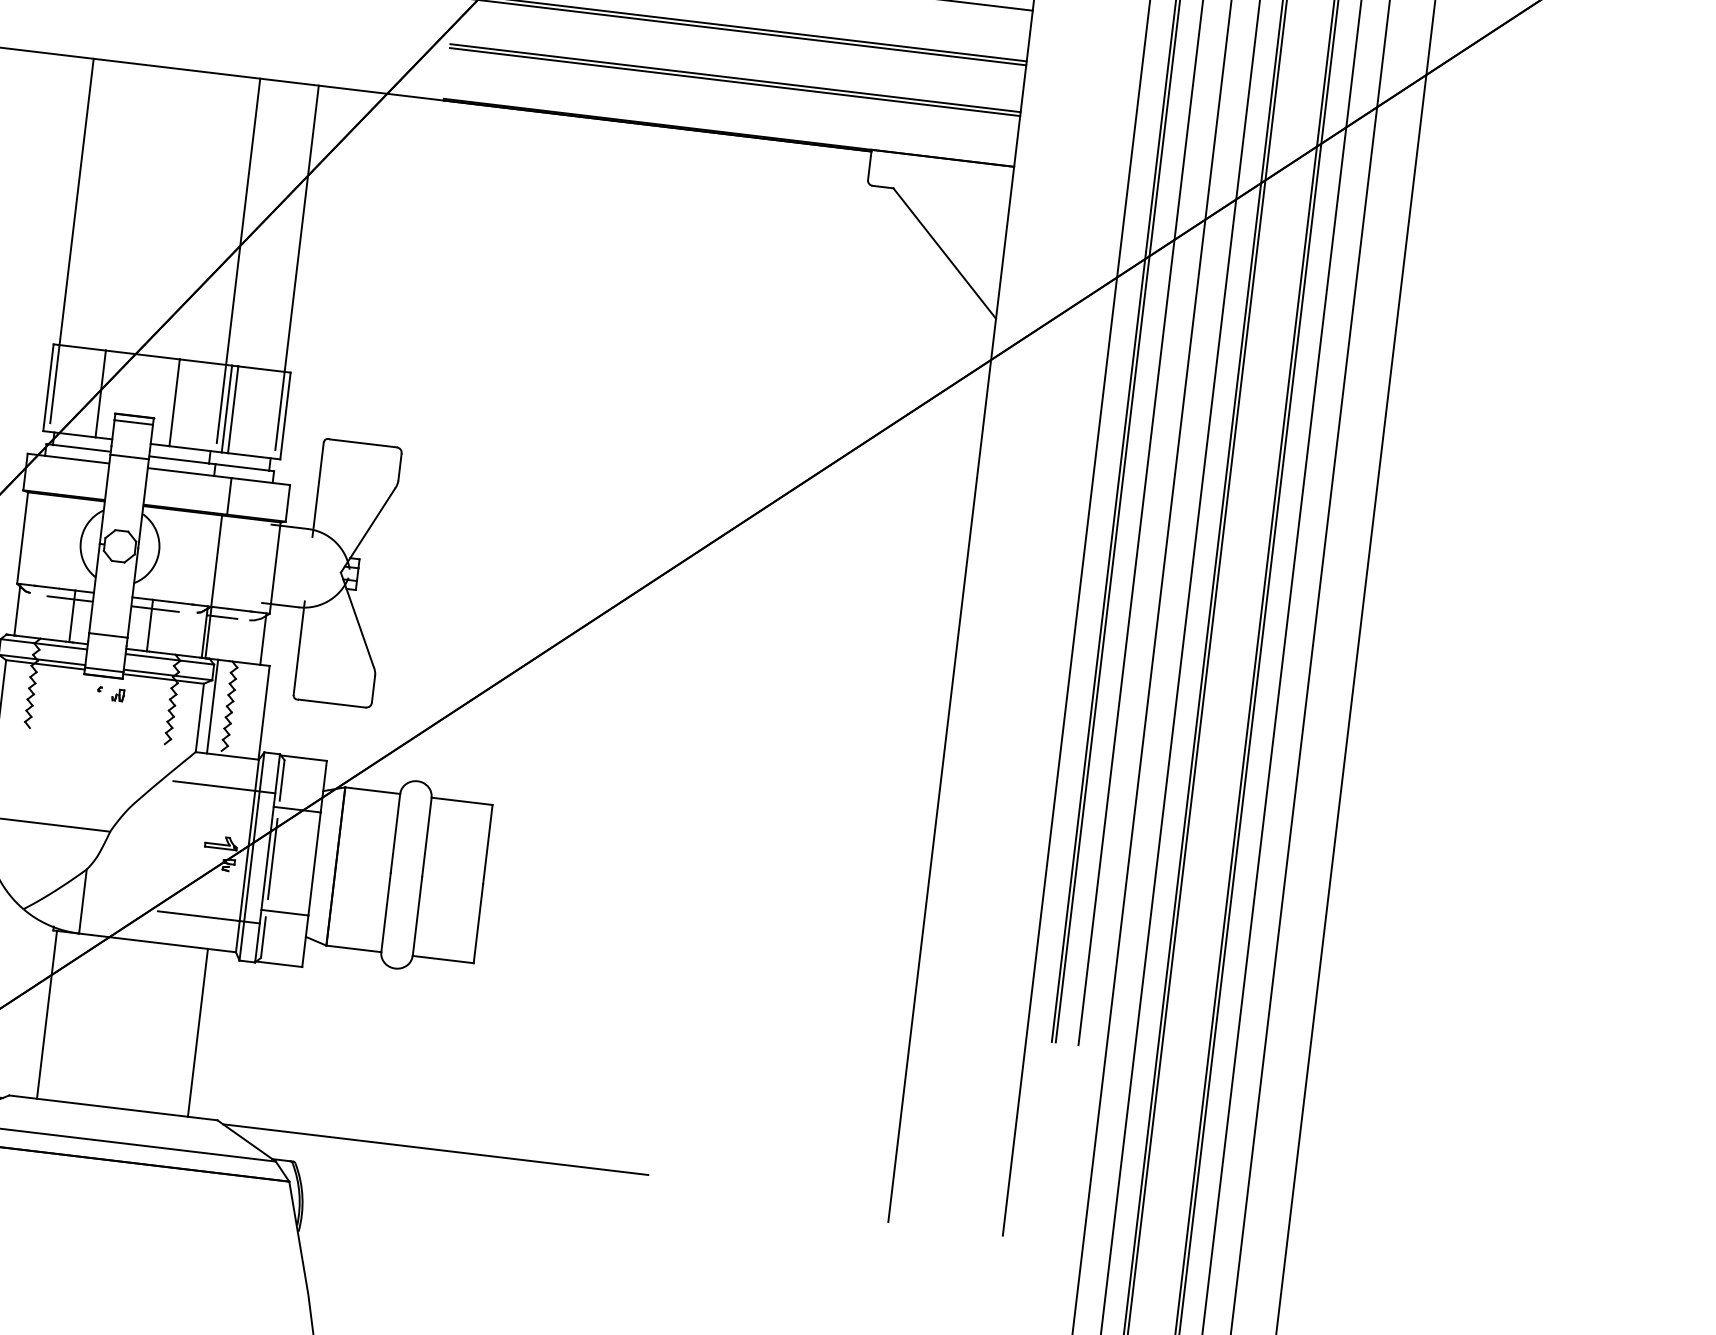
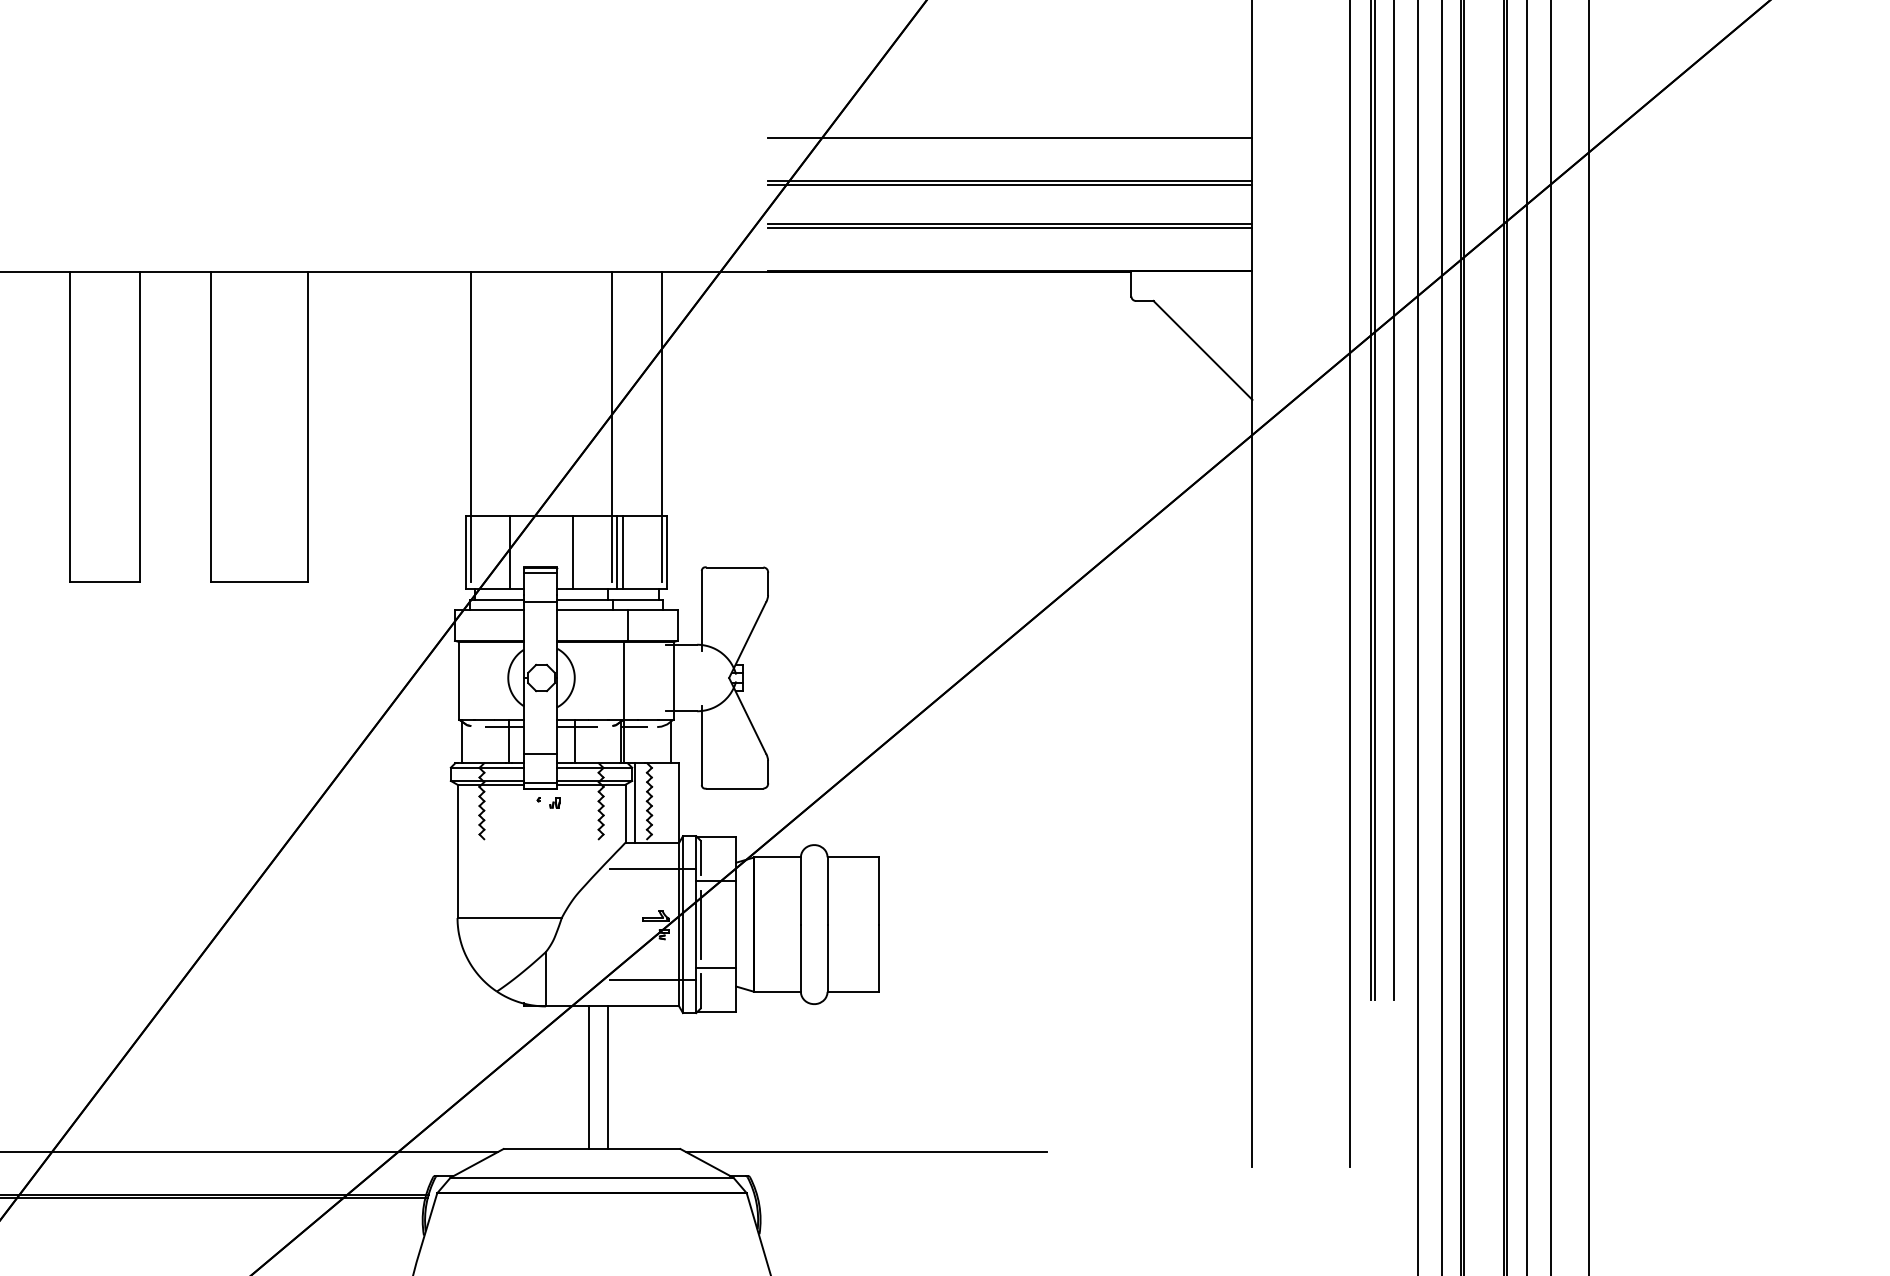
line: (47, 1014) -> (589, 1077), moved
line: (198, 1032) -> (608, 1077), moved

